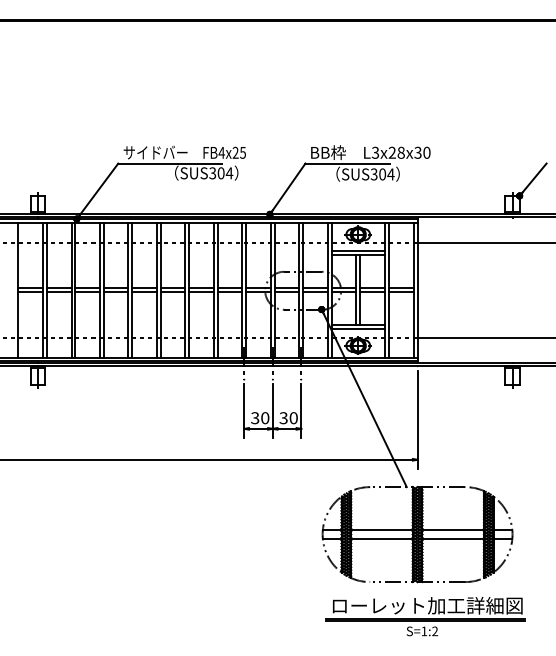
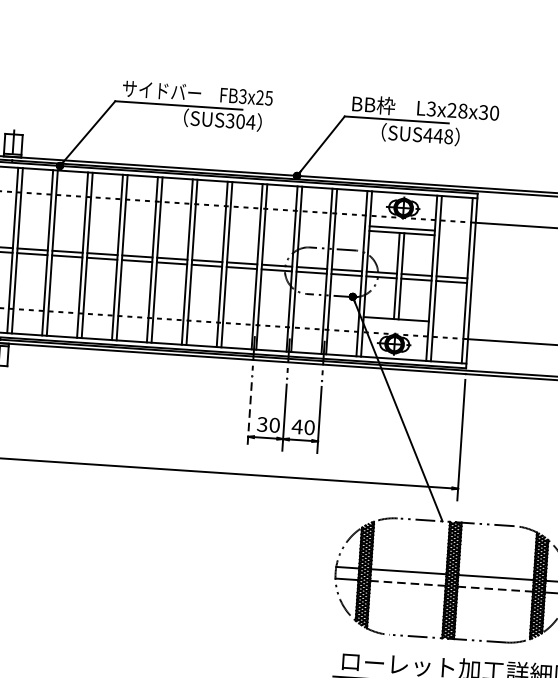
text: (221, 152) -> (242, 96), FB4x25 -> FB3x25
text: (382, 174) -> (438, 136), SUS304 -> SUS448
line: (357, 329) -> (395, 324), removed
line: (244, 411) -> (249, 415), solid -> dashed
text: (283, 418) -> (297, 427), 30 -> 40
line: (381, 539) -> (407, 583), solid -> dashed
line: (453, 539) -> (495, 589), solid -> dashed

